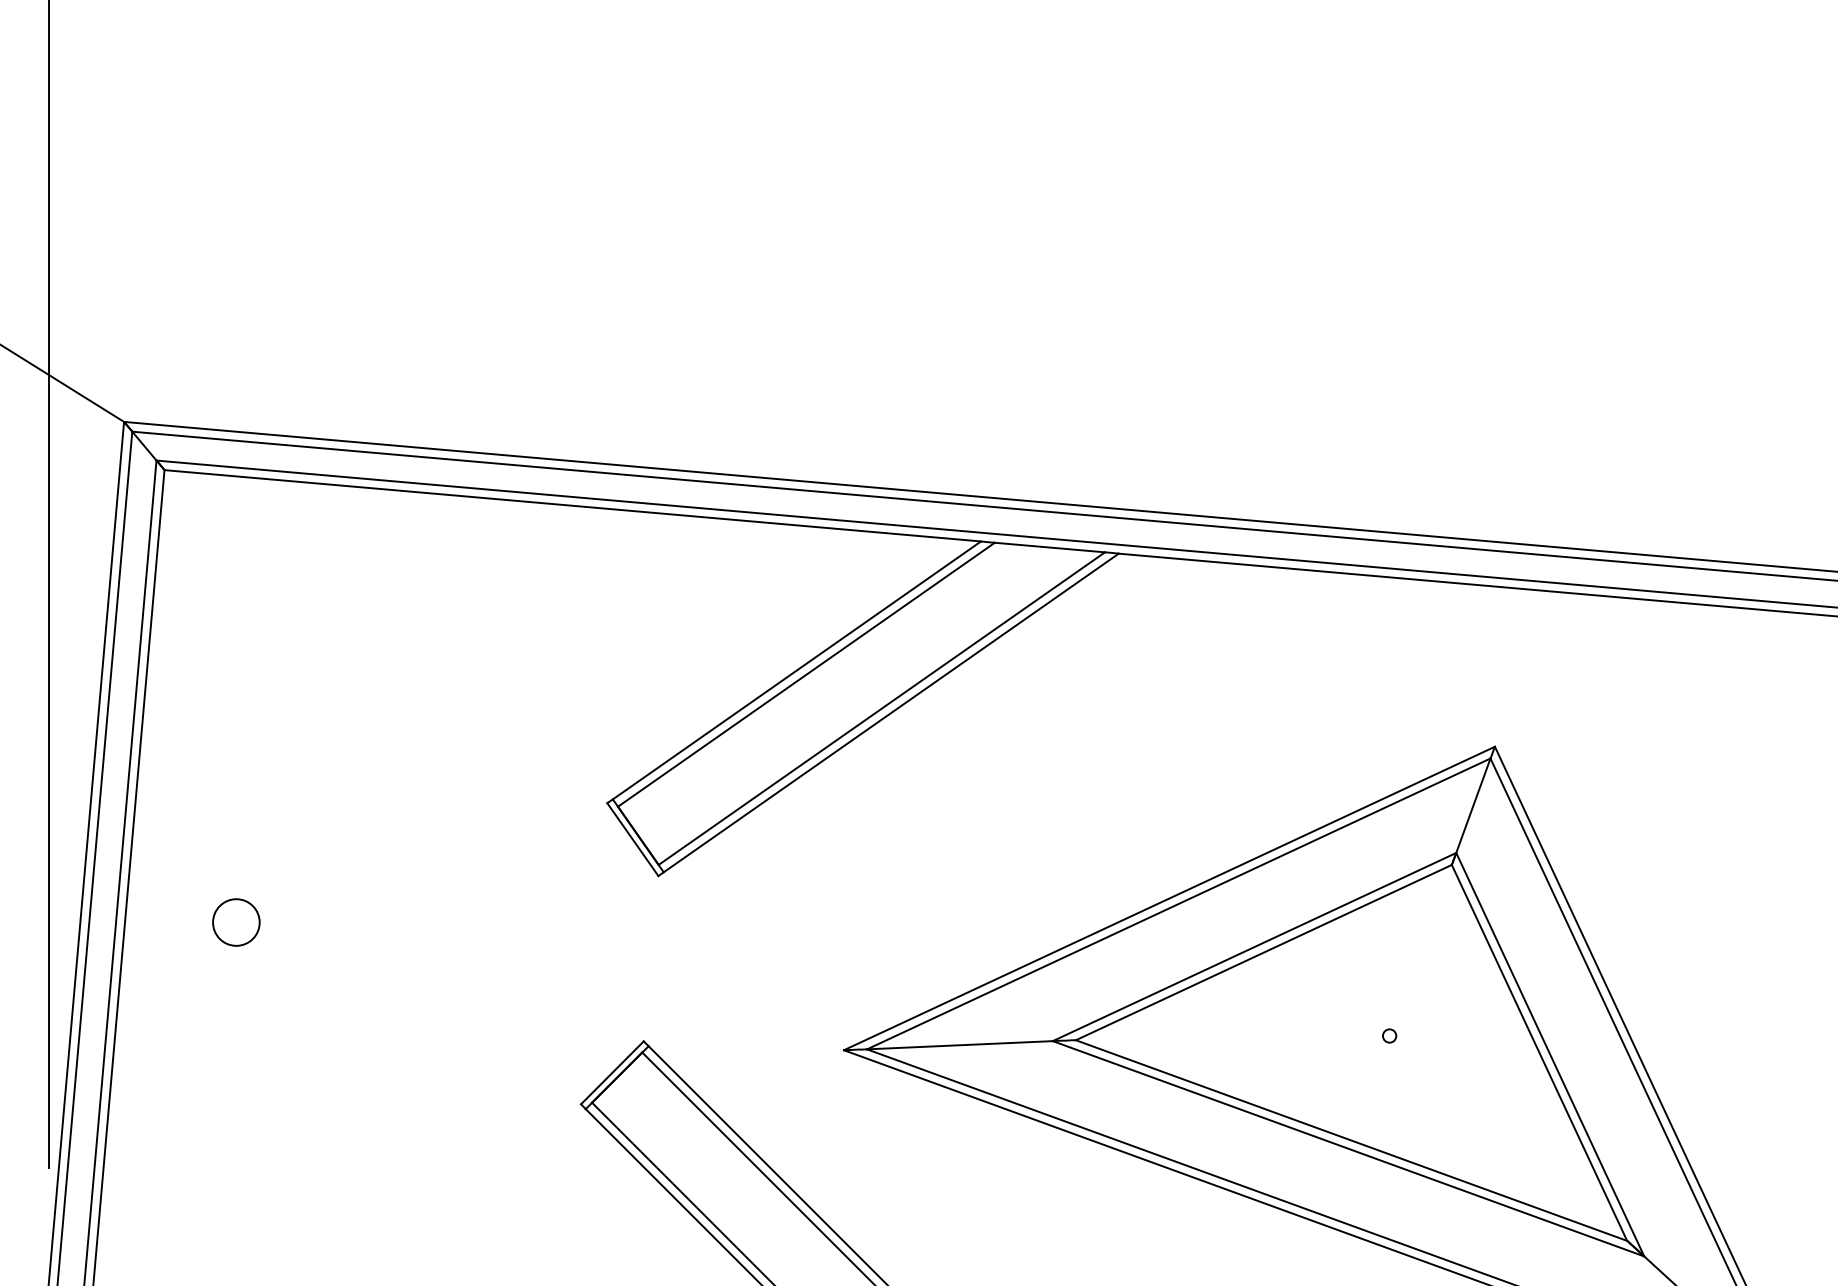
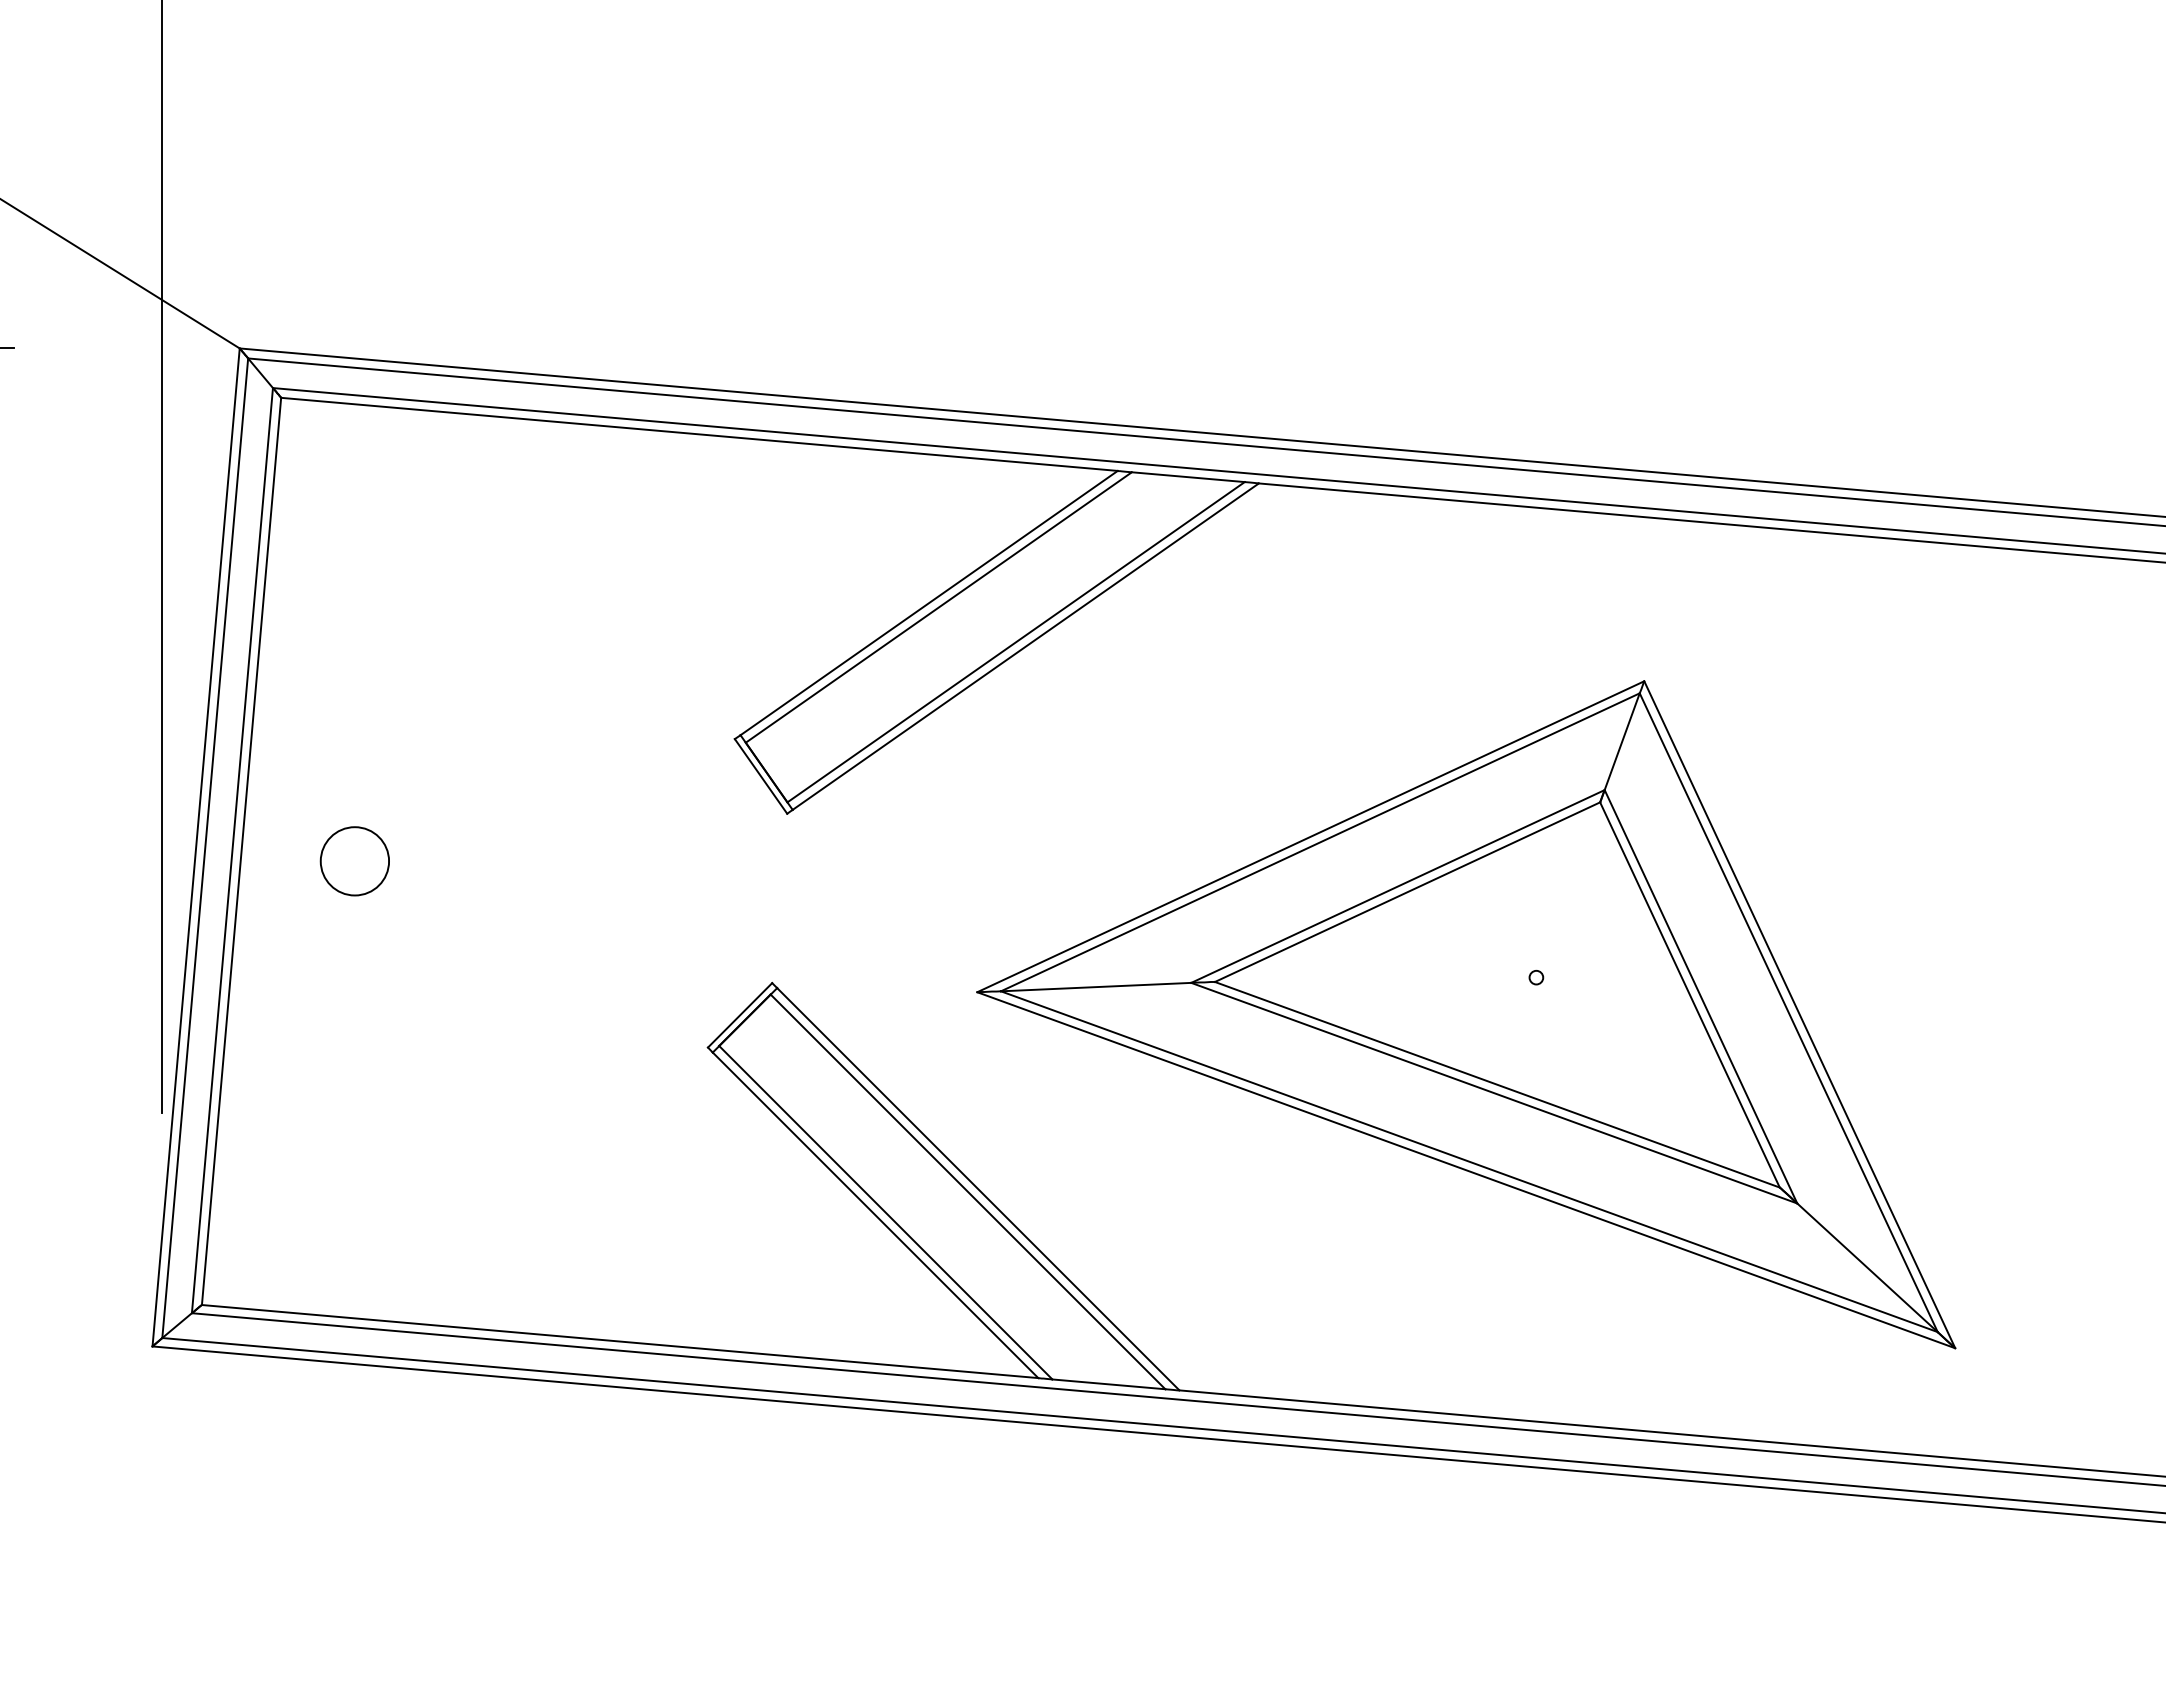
circle: (236, 922) -> (354, 861), size x1.43

